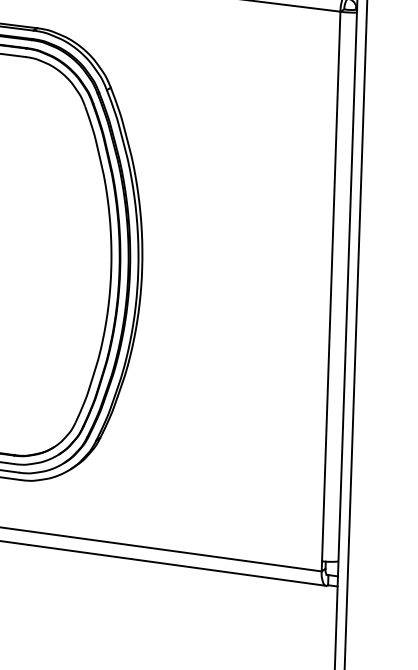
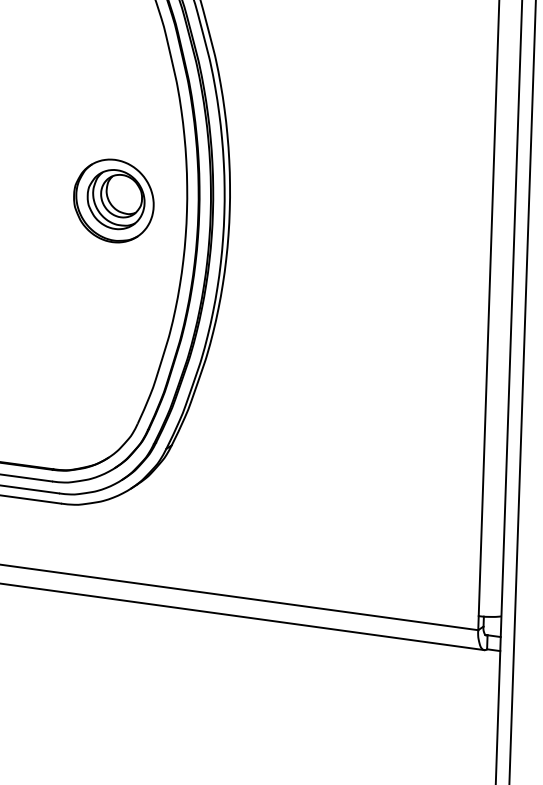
part: (58, 261) -> (113, 201), added

